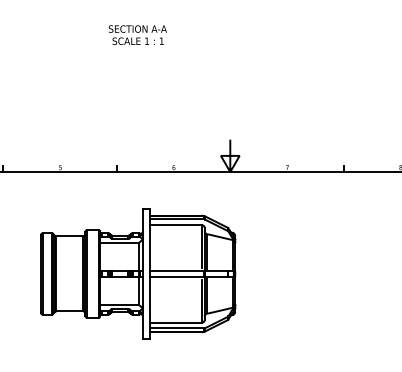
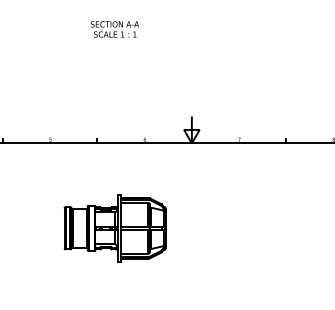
part: (137, 274) -> (114, 228), size x0.62

